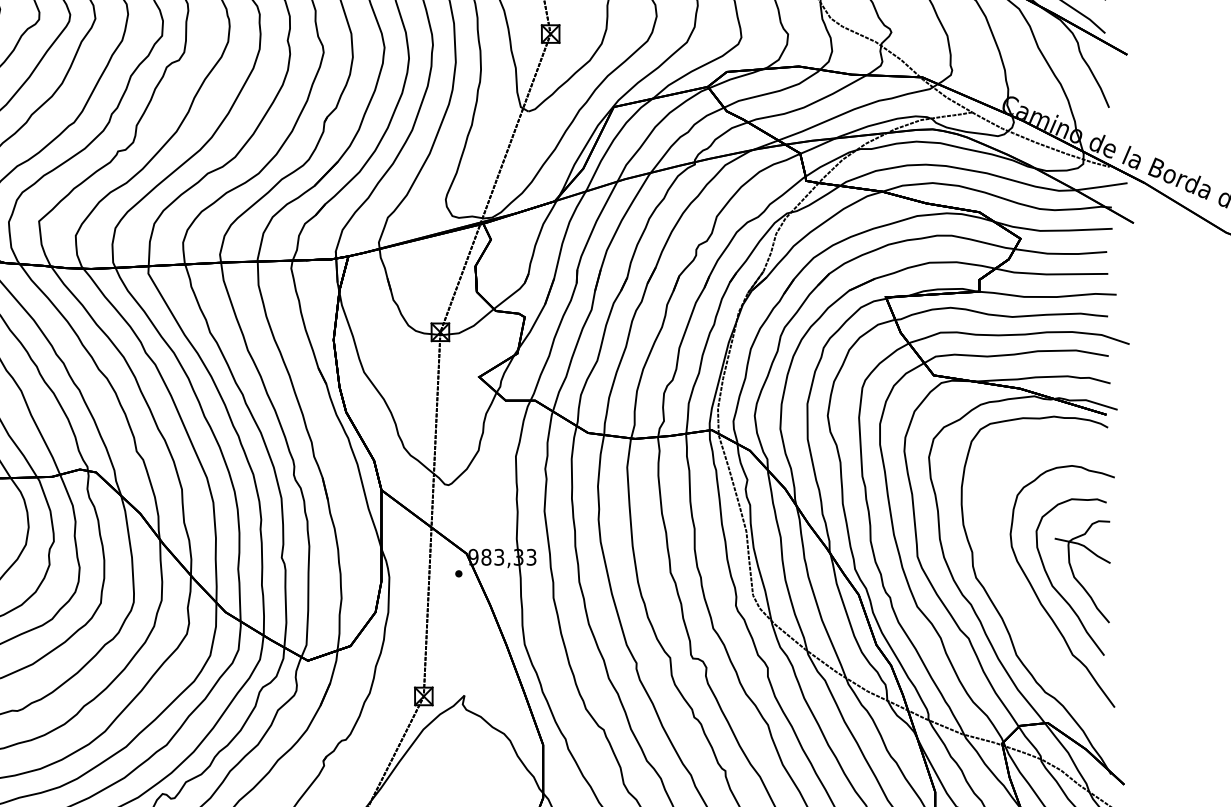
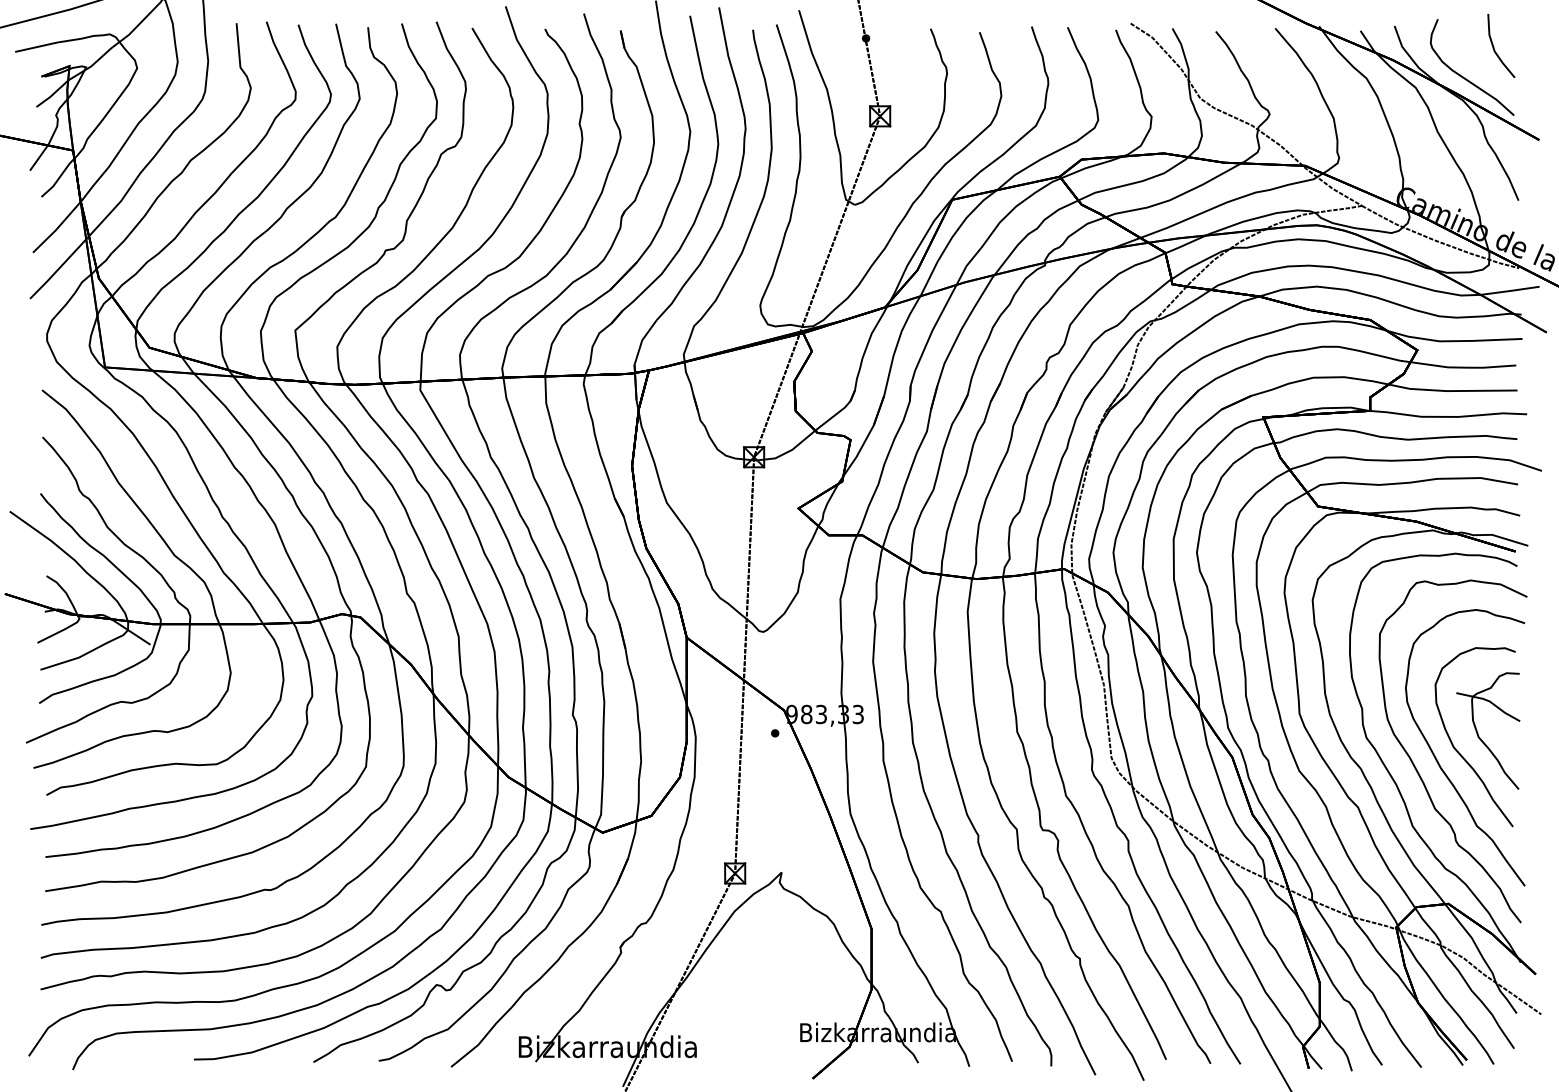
curve: (1020, 605) -> (1417, 769), added

